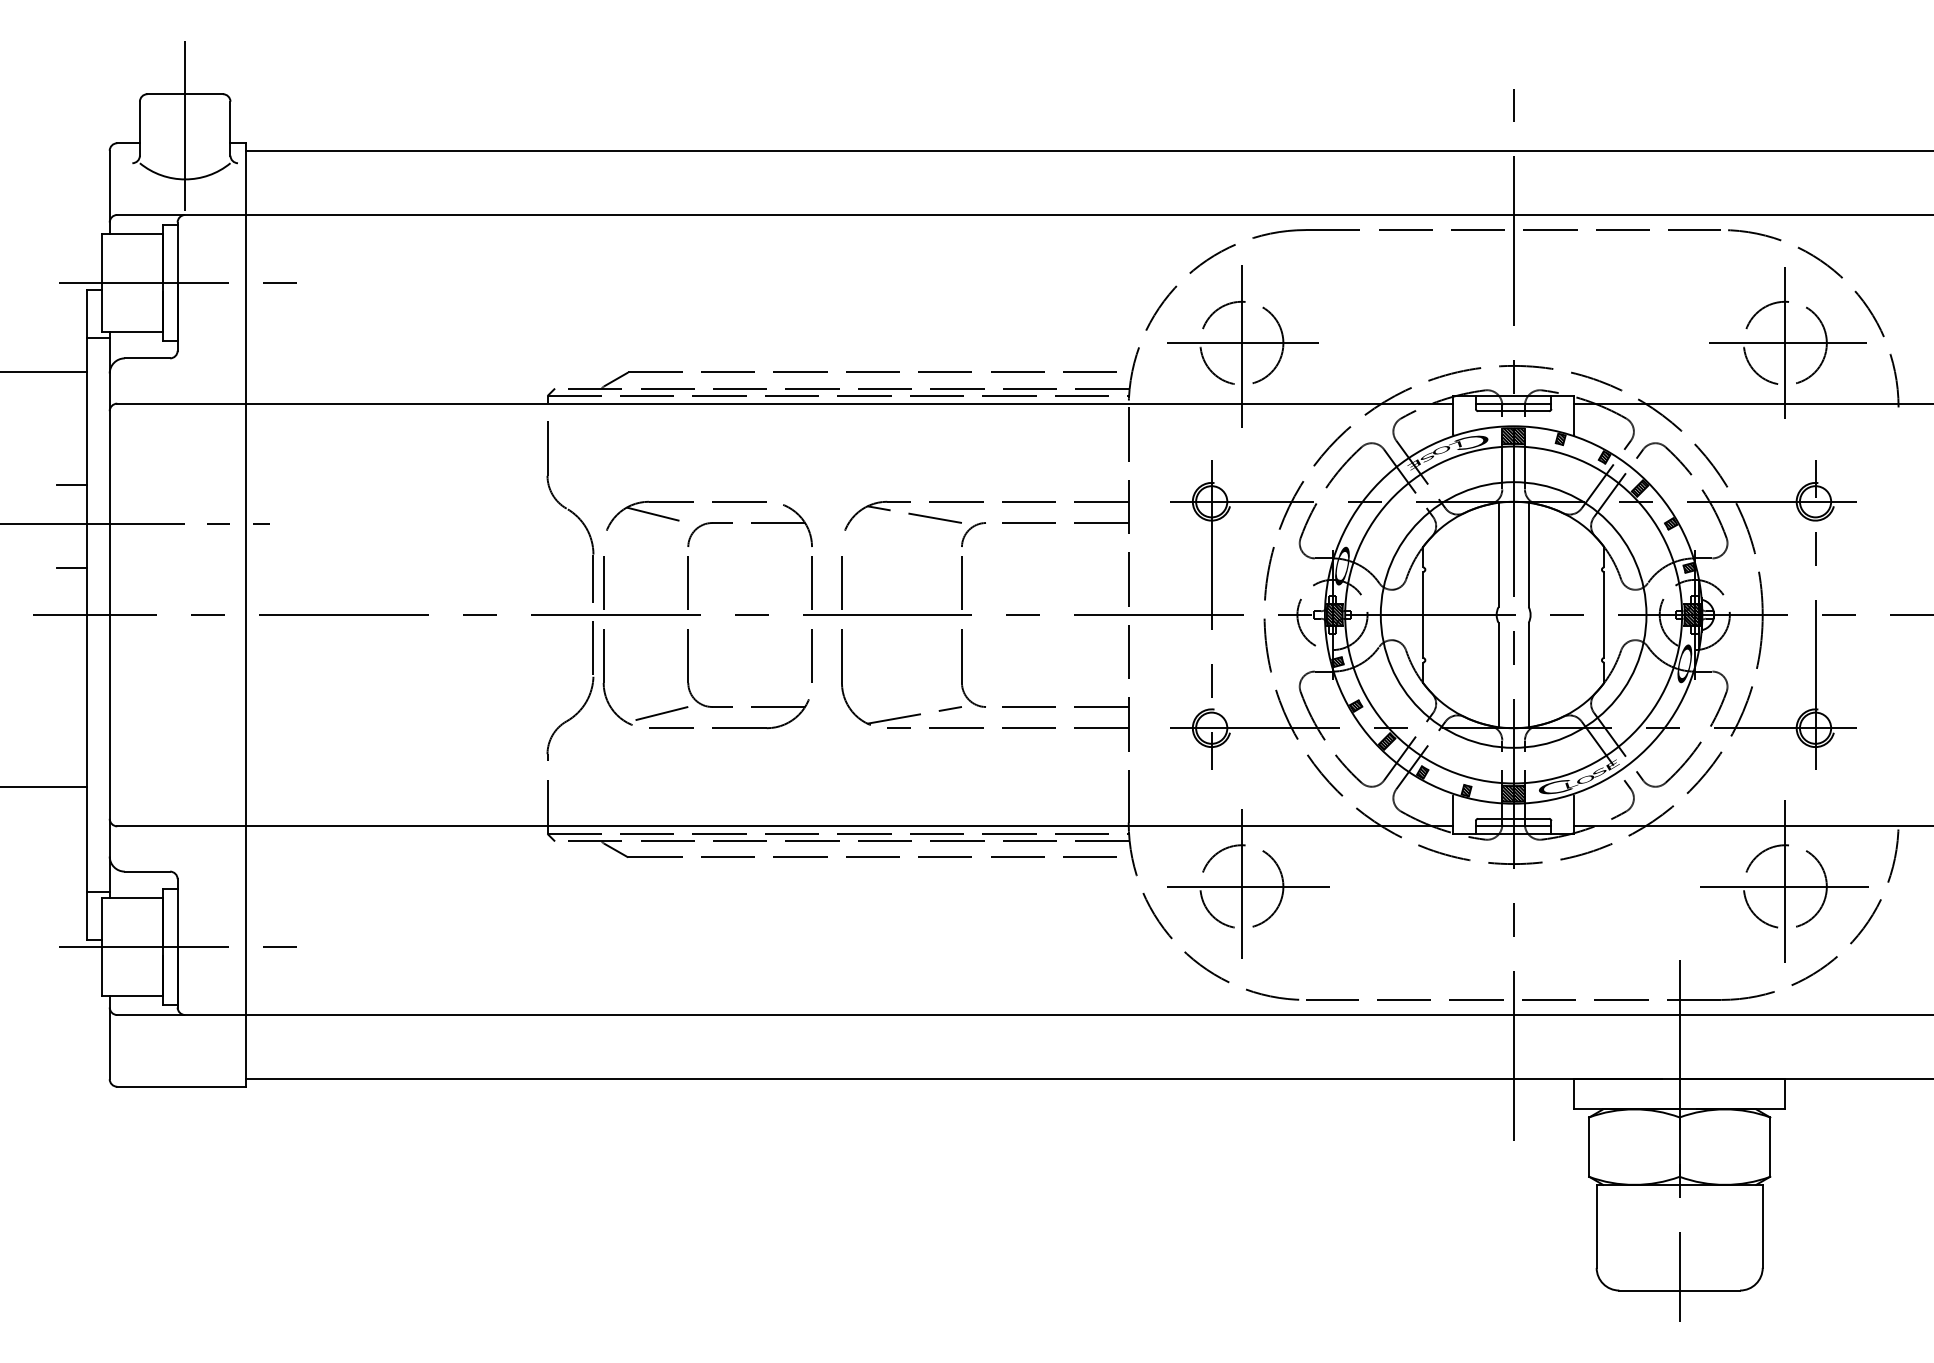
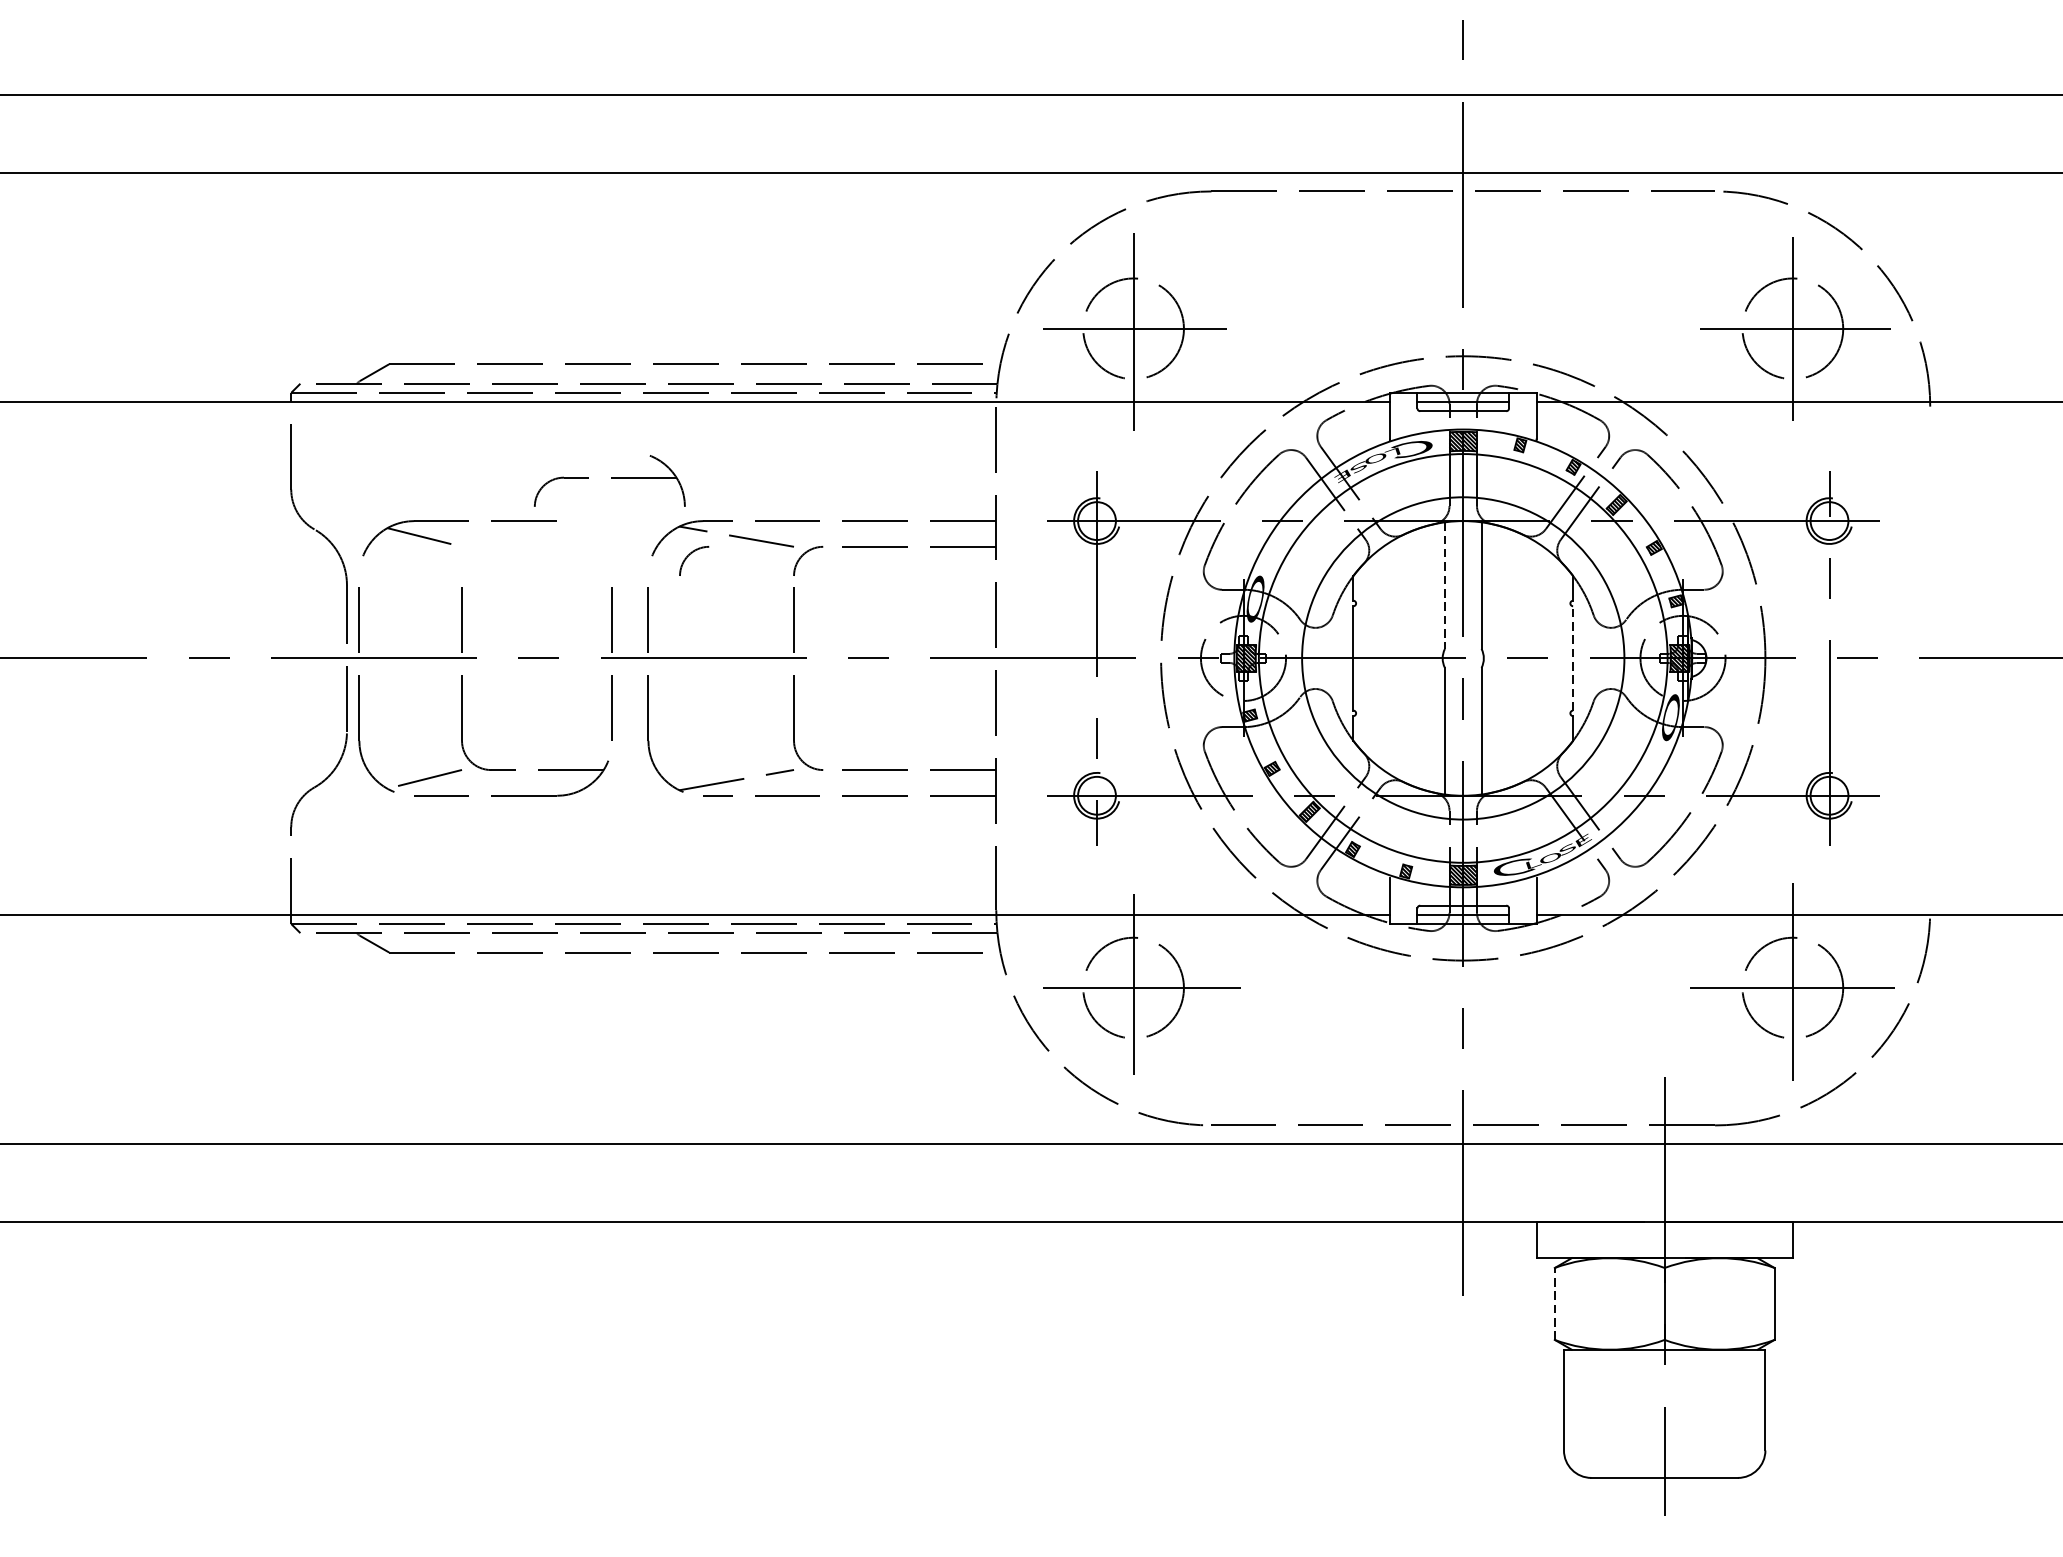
part: (749, 525) -> (609, 480), moved
arc: (877, 529) -> (691, 554), added
line: (1498, 555) -> (1444, 586), solid -> dashed
line: (1604, 614) -> (1573, 657), solid -> dashed
line: (1589, 1147) -> (1555, 1304), solid -> dashed

